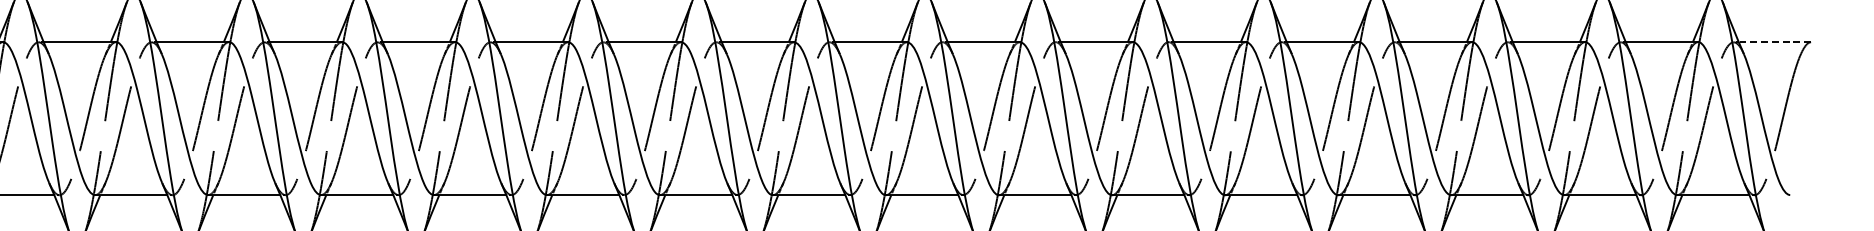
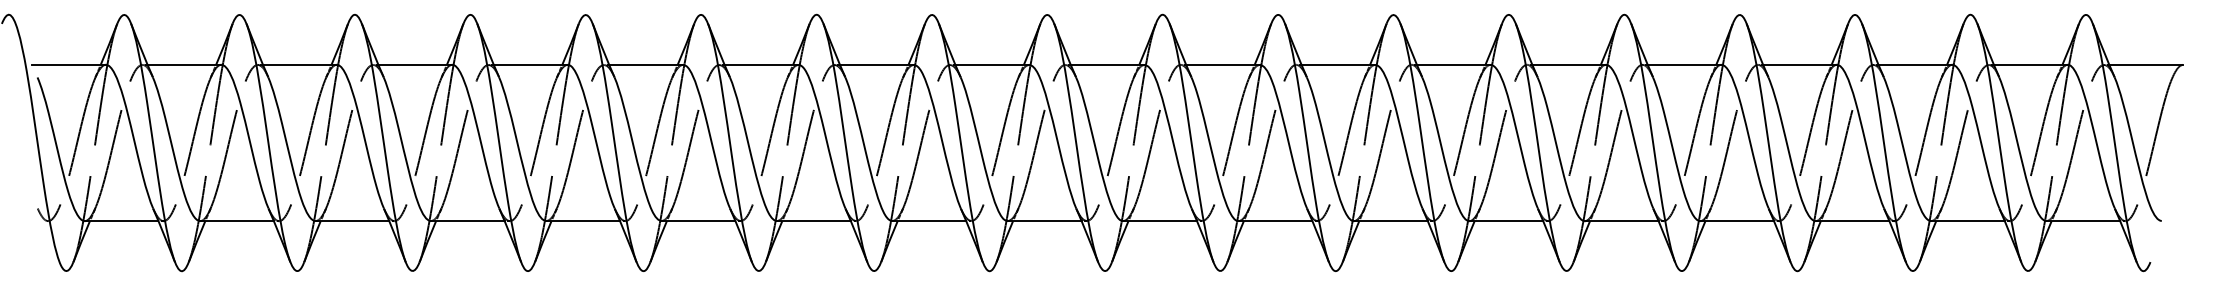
line: (1775, 41) -> (2146, 64), dashed -> solid

